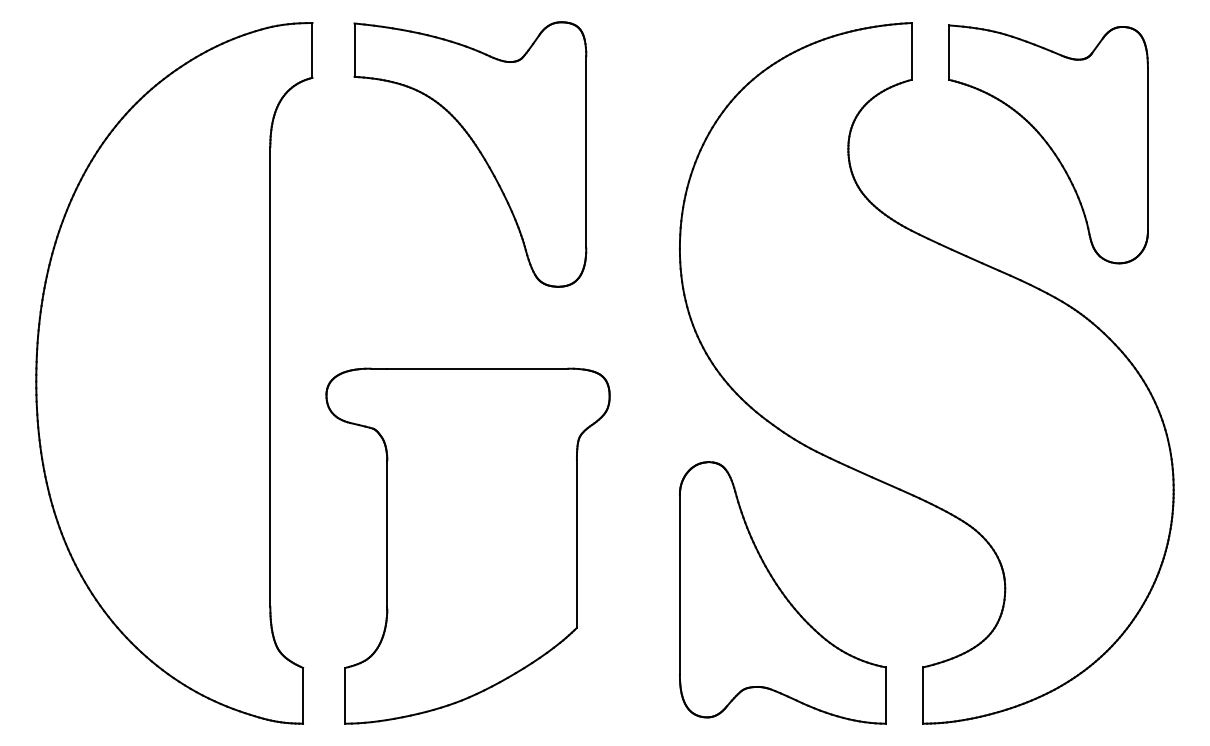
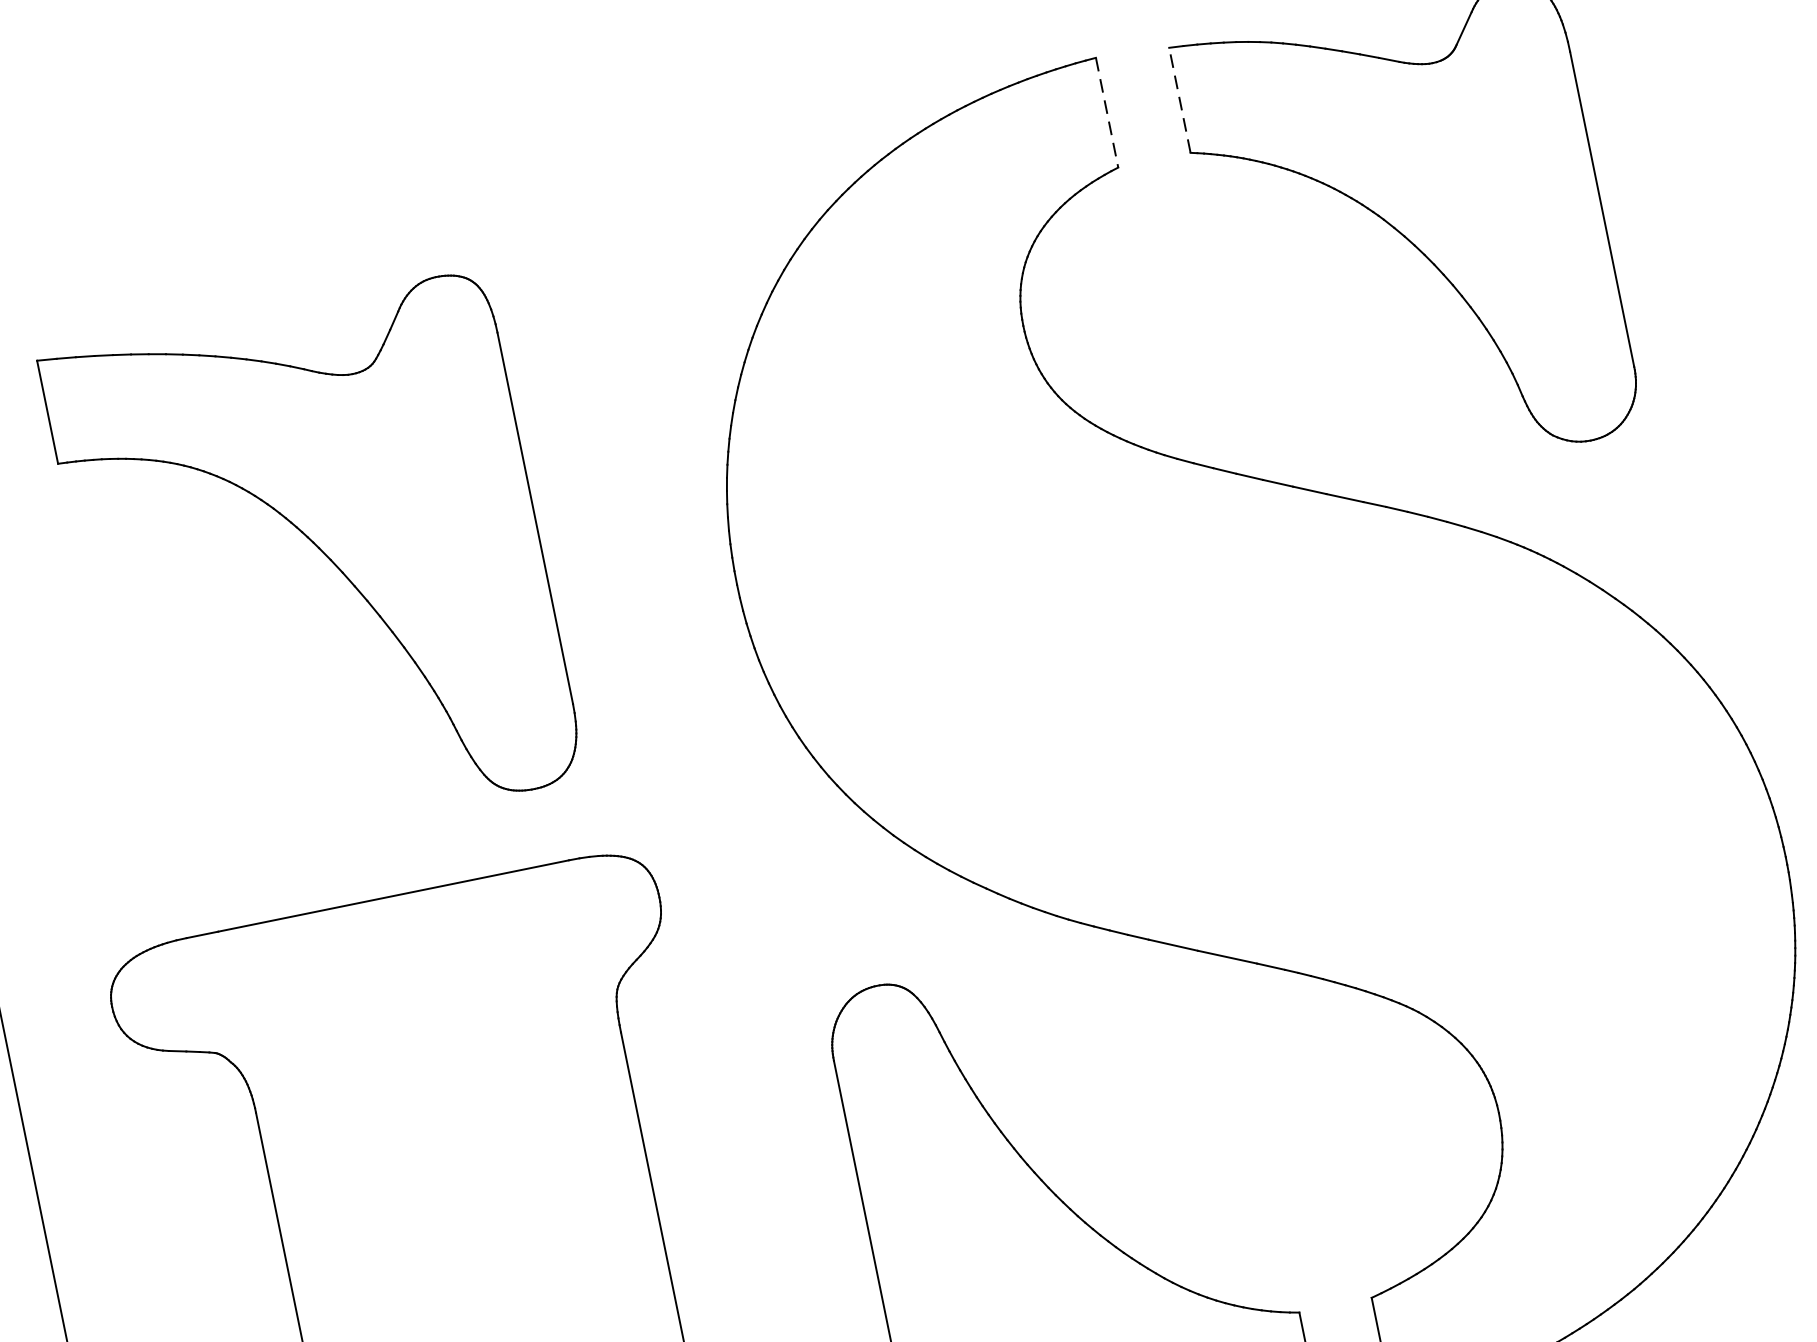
line: (911, 51) -> (1106, 112), solid -> dashed
line: (949, 52) -> (1180, 99), solid -> dashed
part: (476, 148) -> (321, 554), moved

